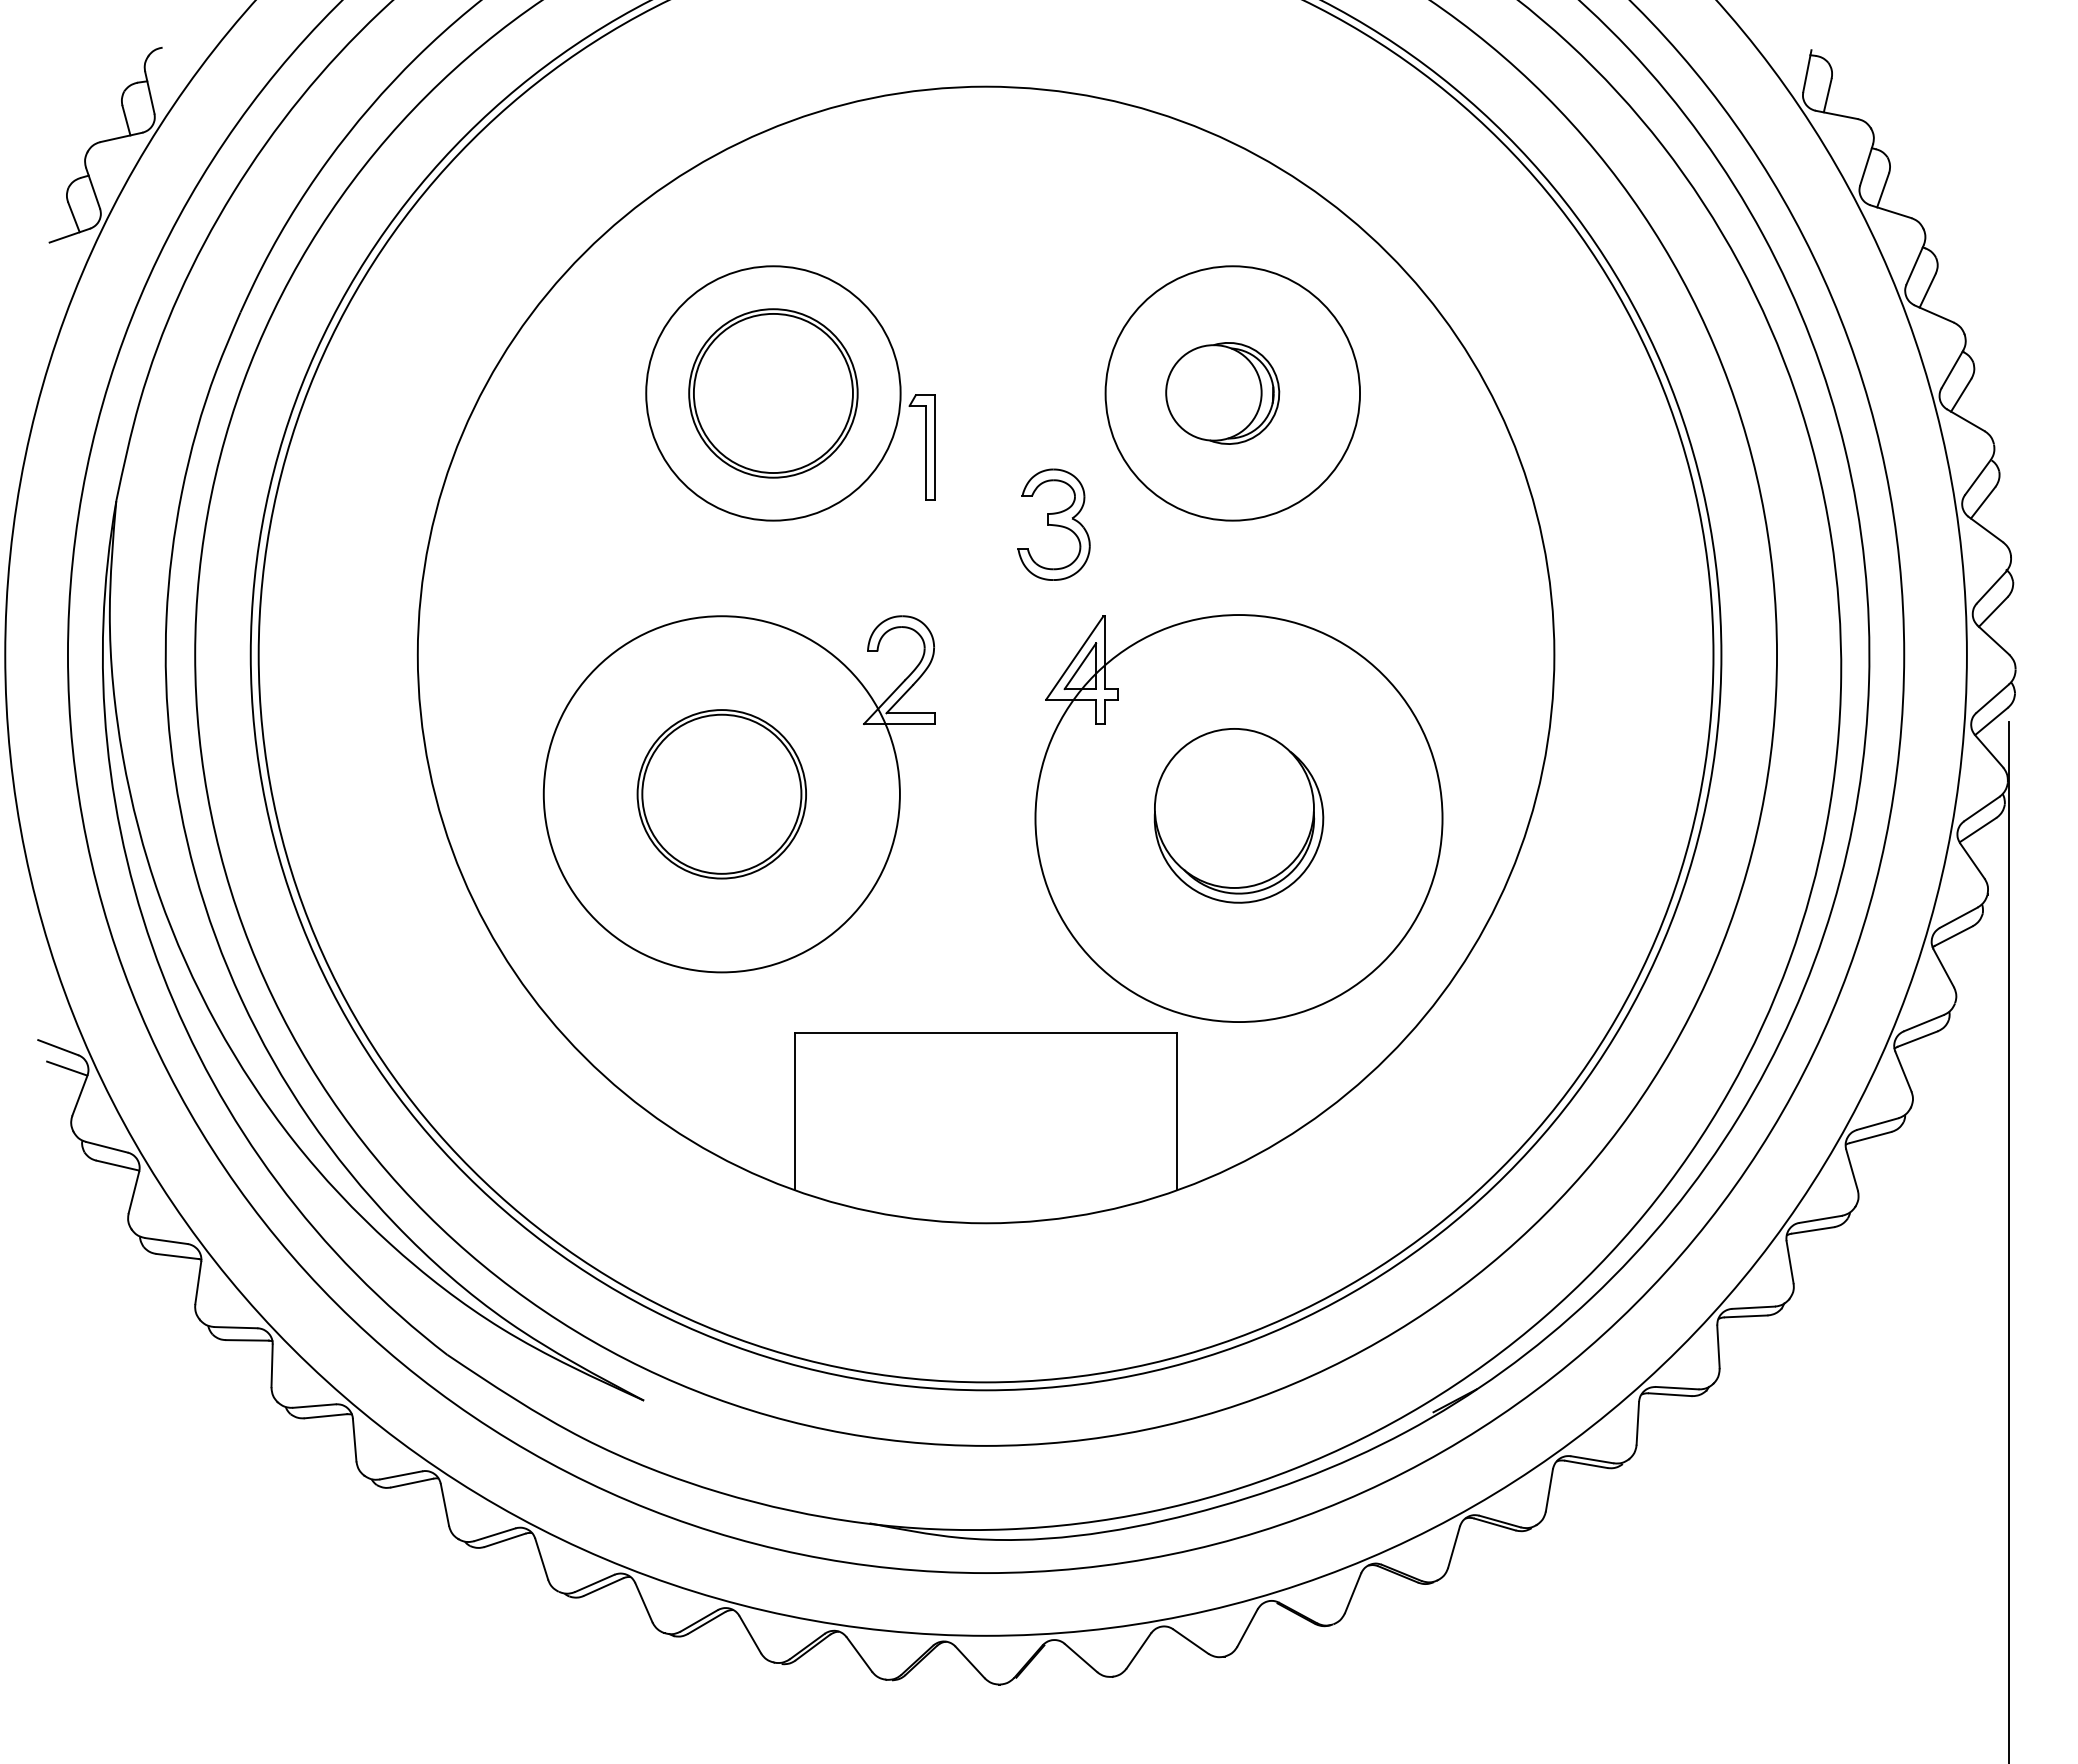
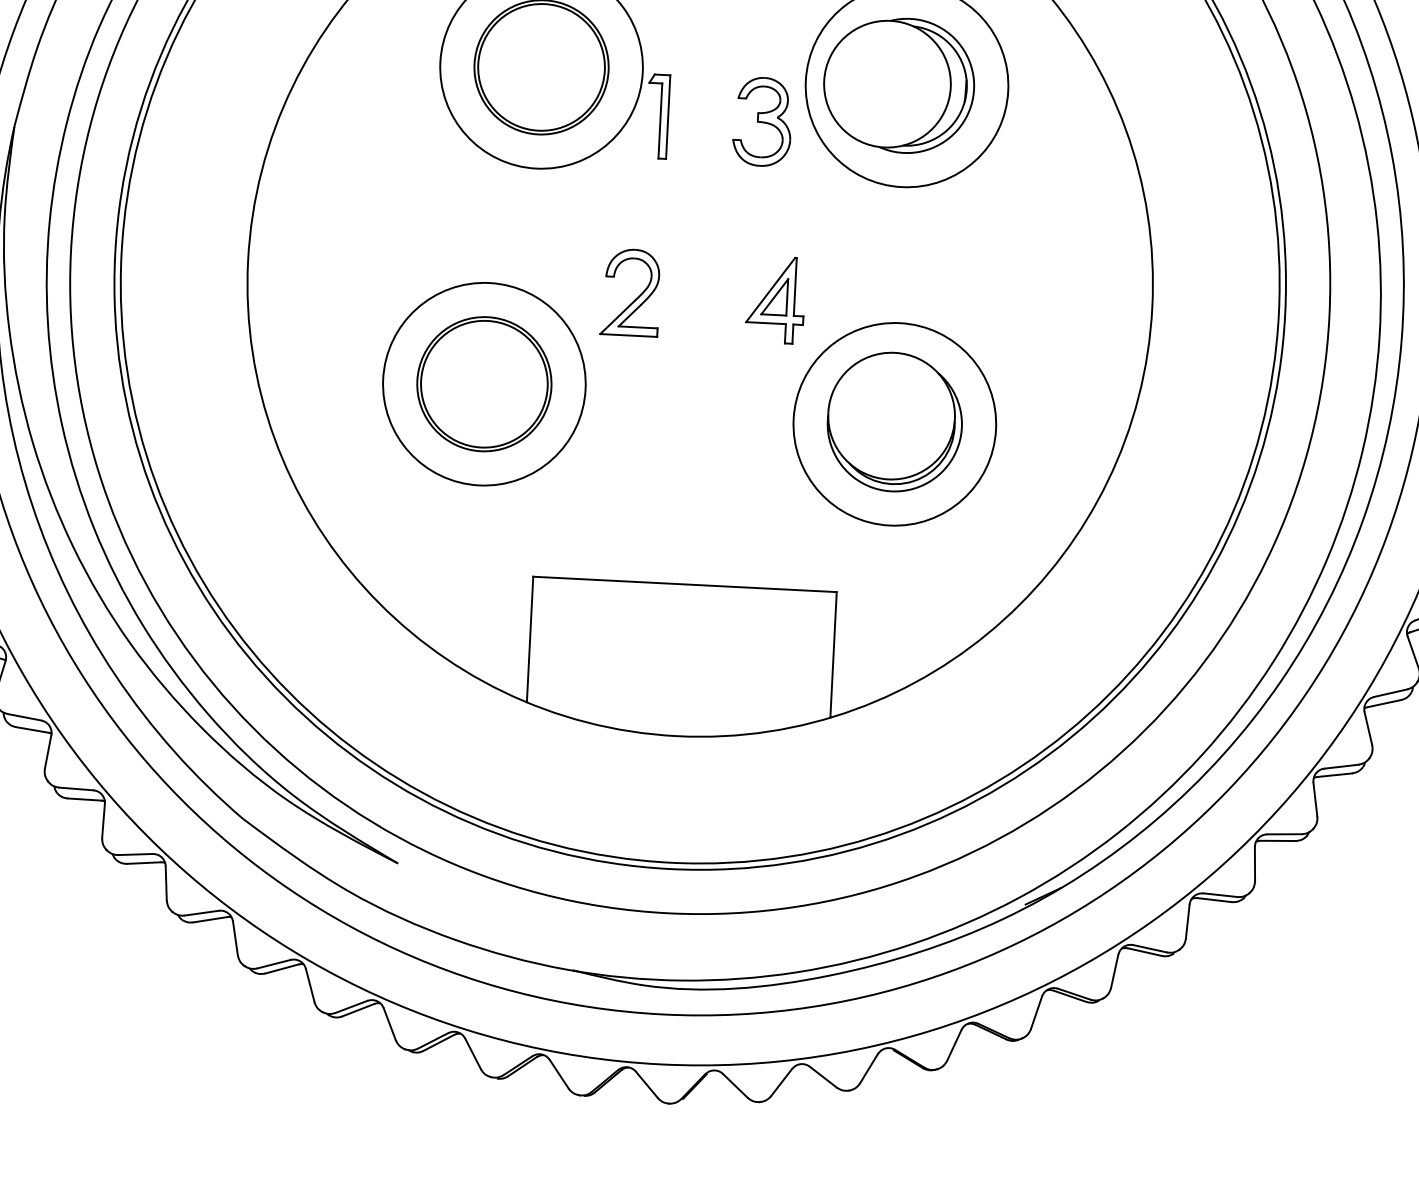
part: (1222, 393) -> (898, 85), size x1.67
part: (1053, 524) -> (762, 121), moved
circle: (721, 794) -> (484, 384), size x0.71
circle: (1238, 818) -> (894, 424), size x0.62

